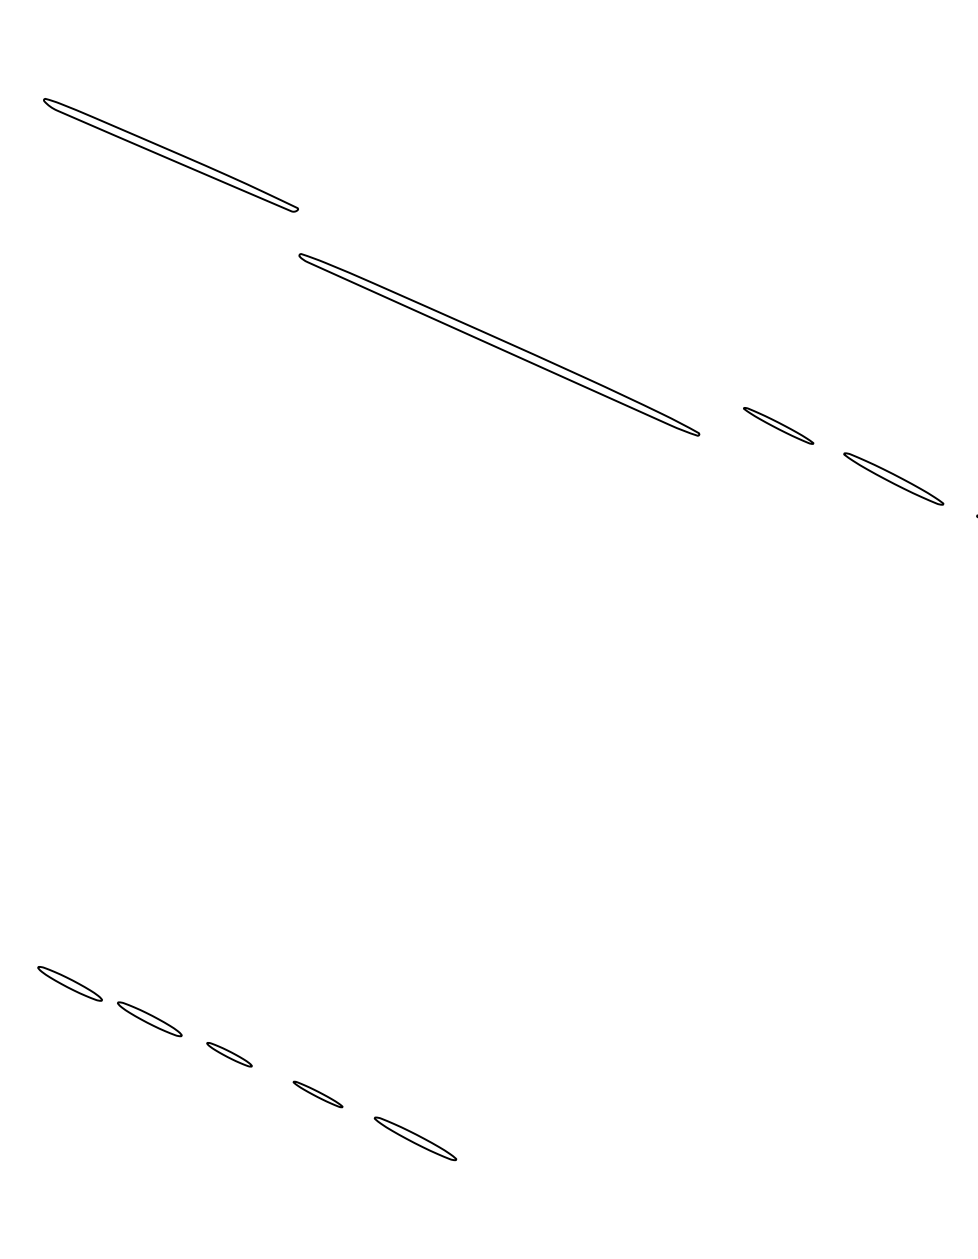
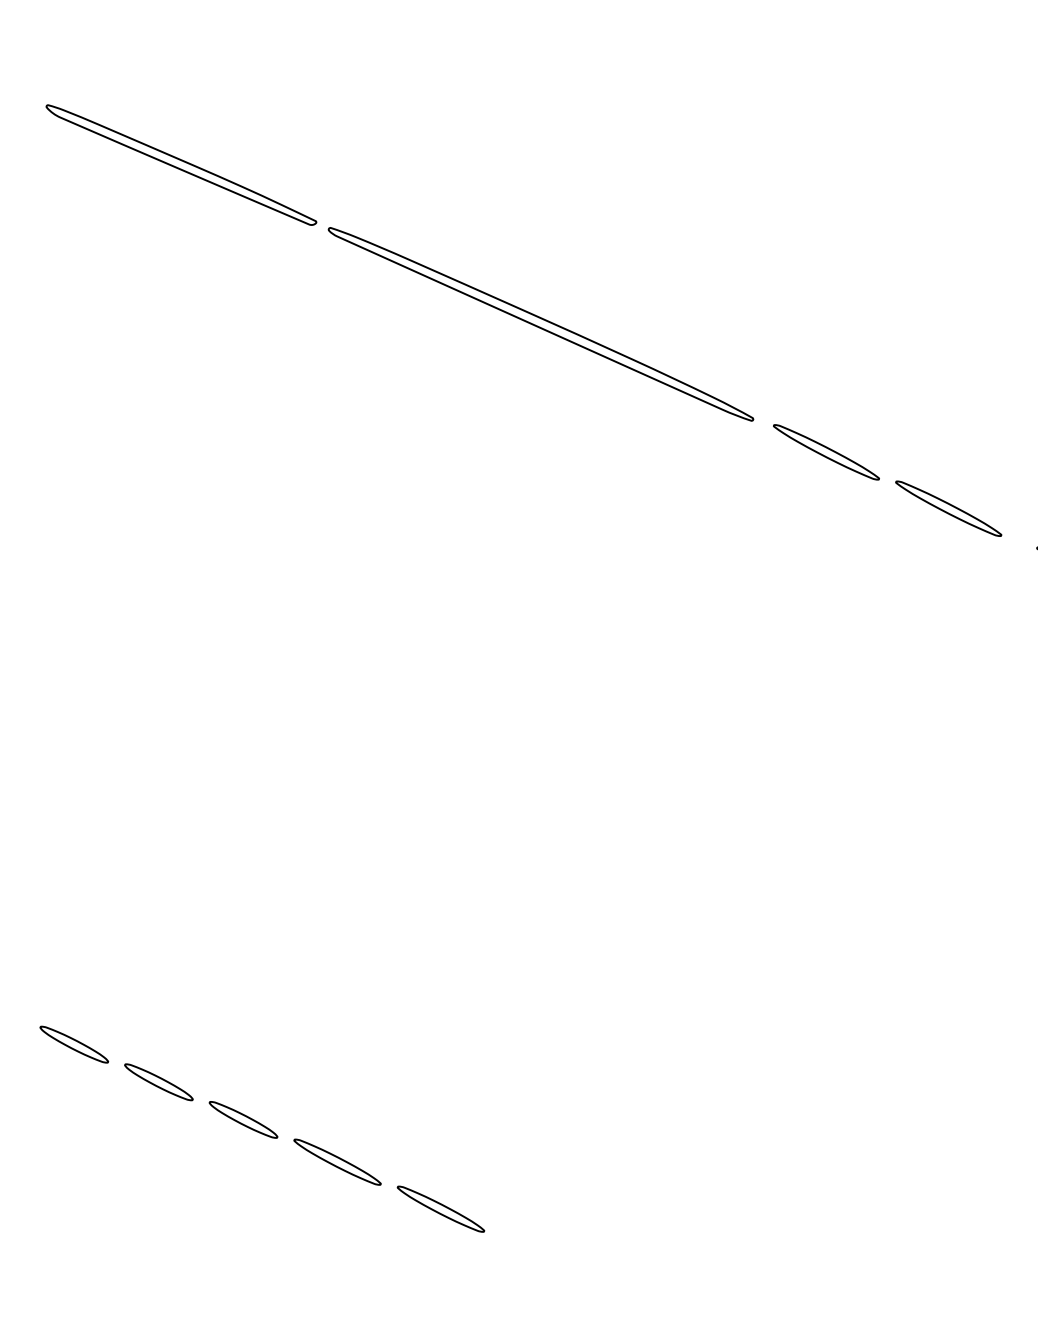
part: (498, 345) -> (540, 324), moved
part: (778, 426) -> (826, 452), size x1.43
part: (229, 1054) -> (243, 1119), size x1.43
part: (318, 1093) -> (337, 1161), size x1.67

